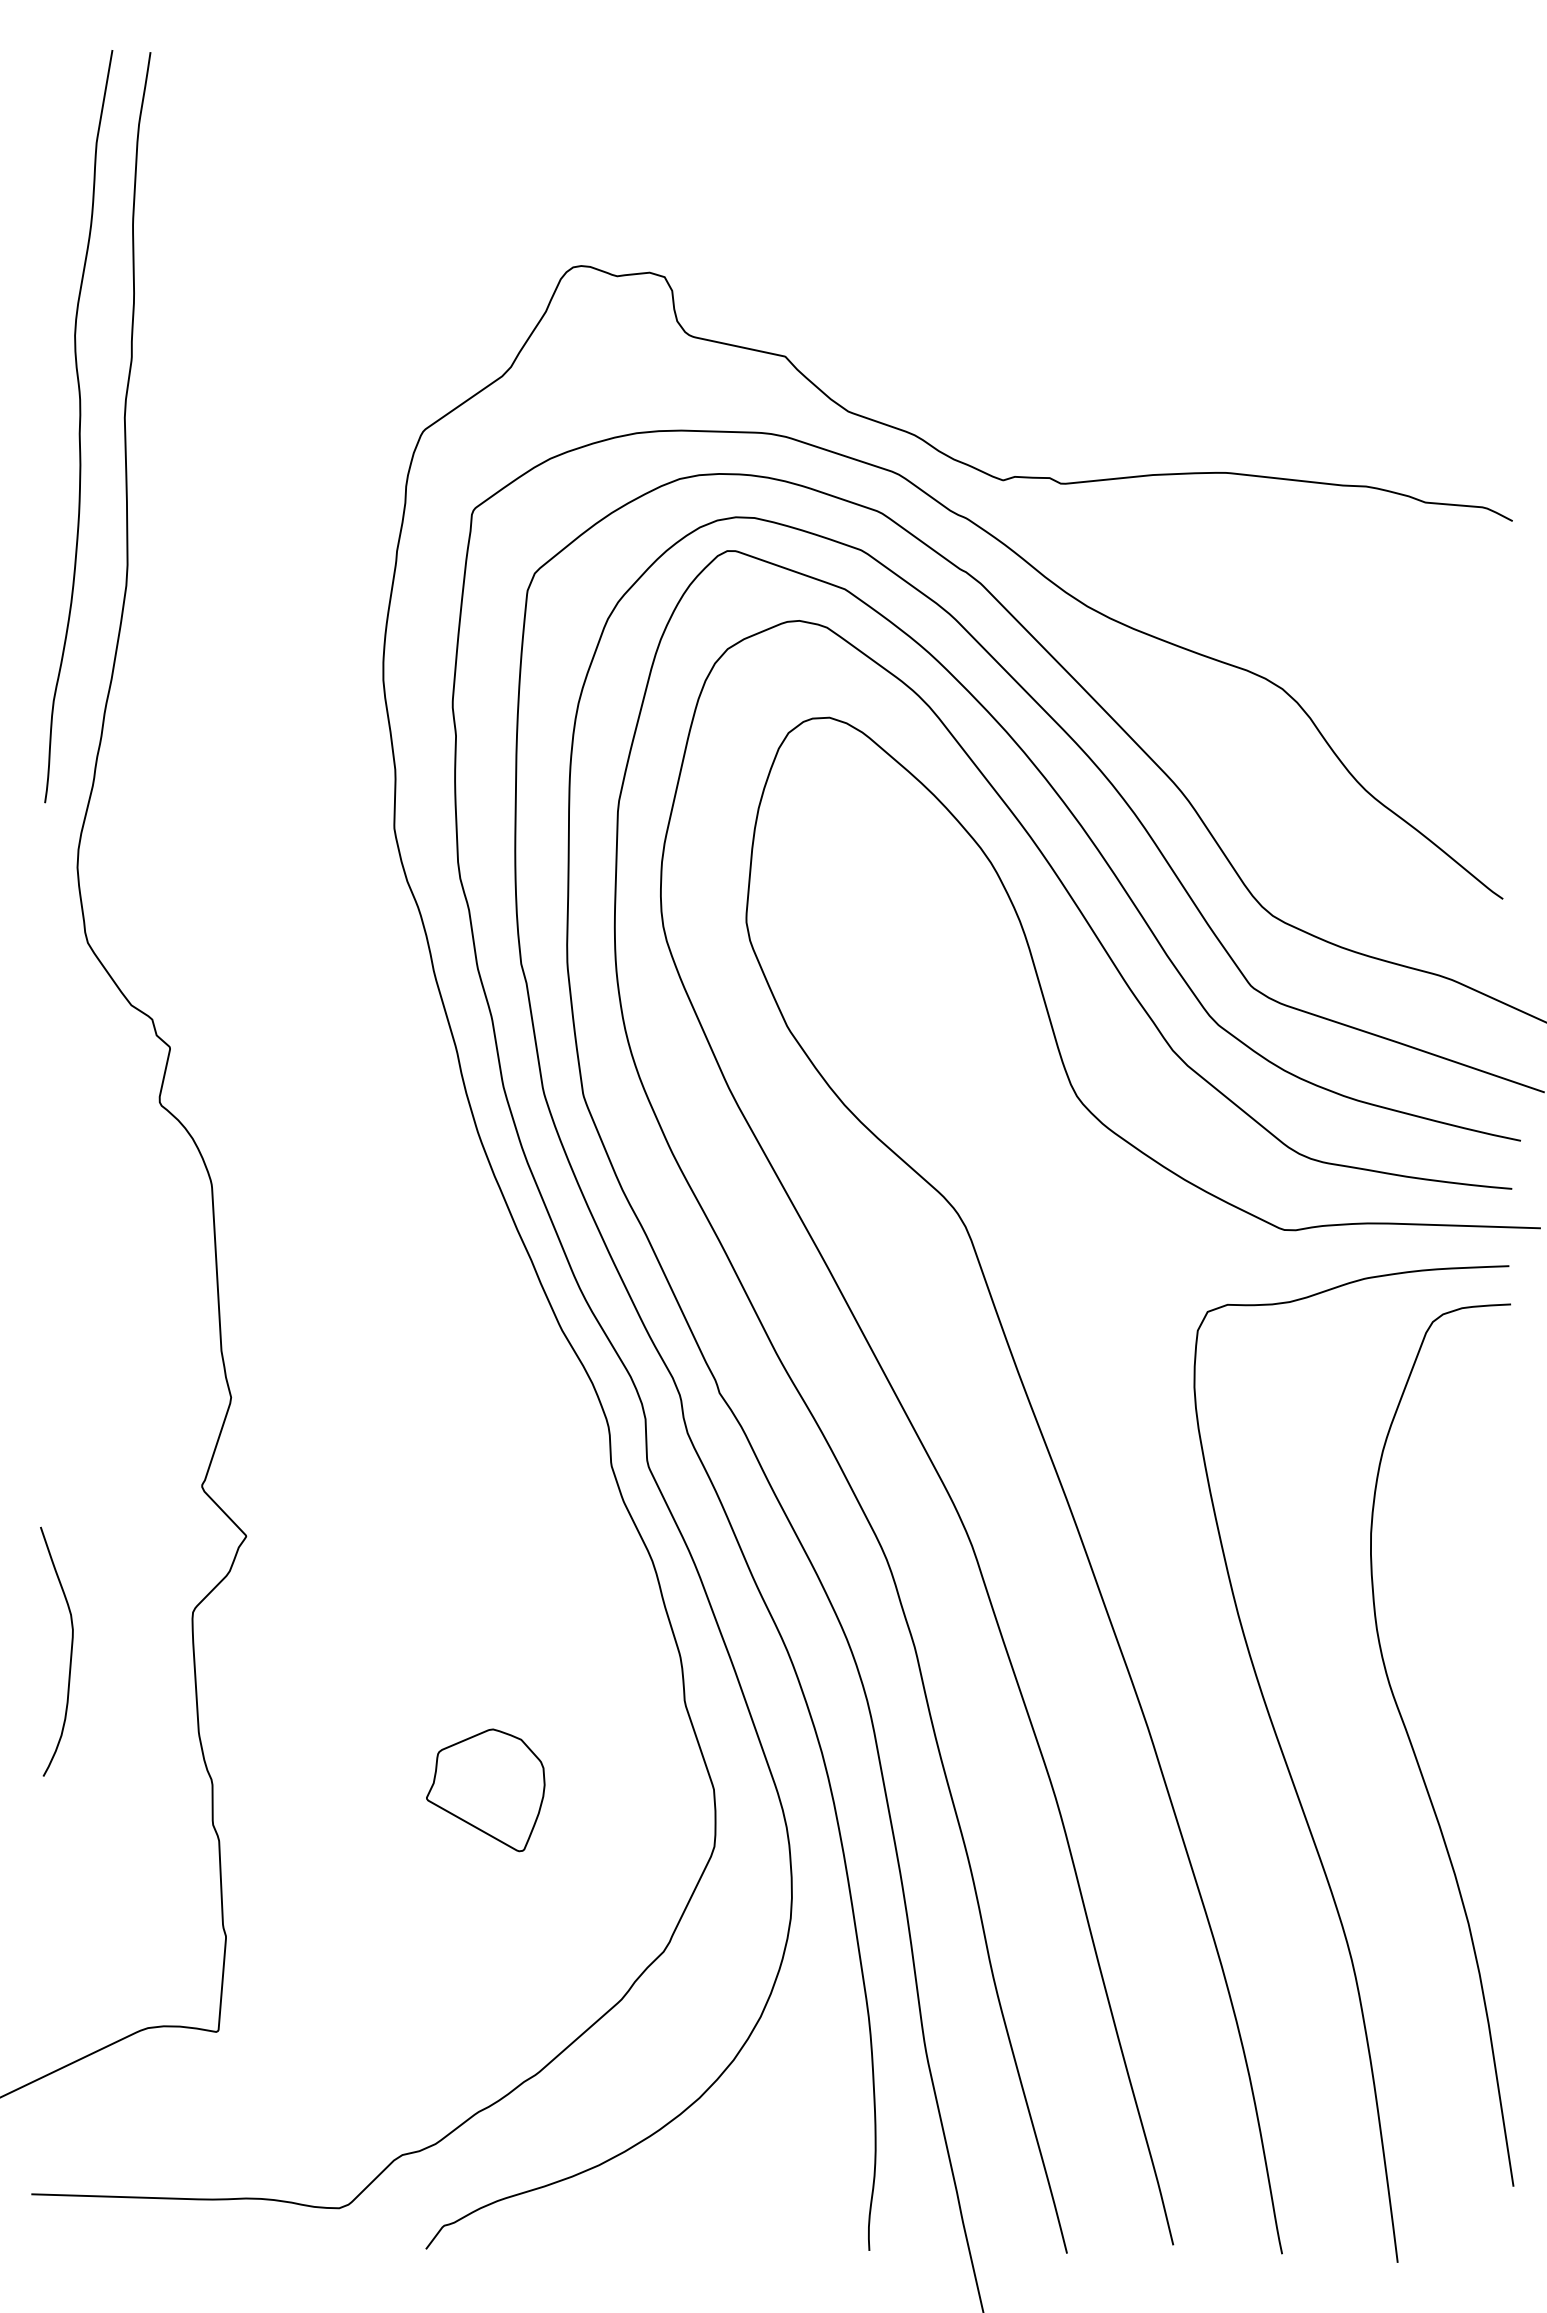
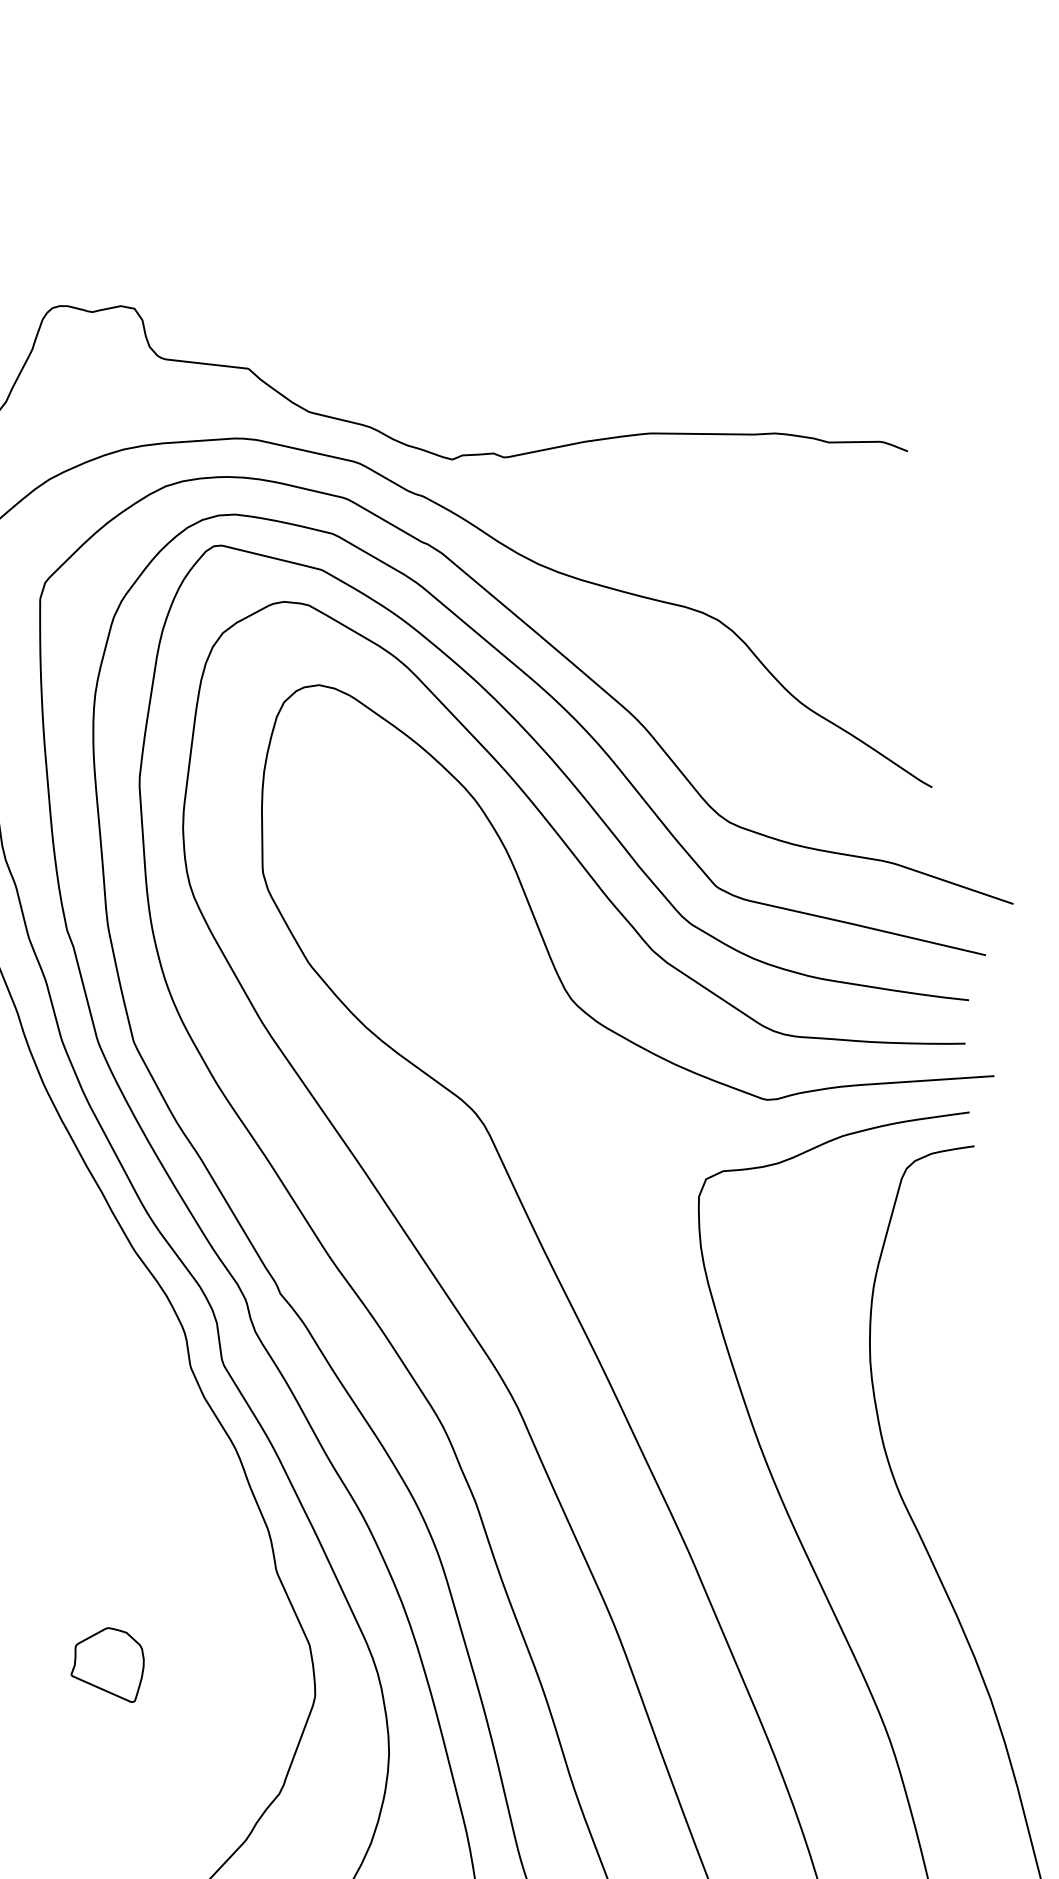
part: (485, 1790) -> (107, 1666), size x0.7

